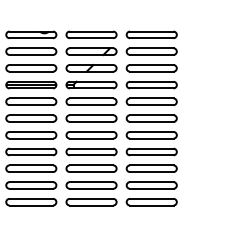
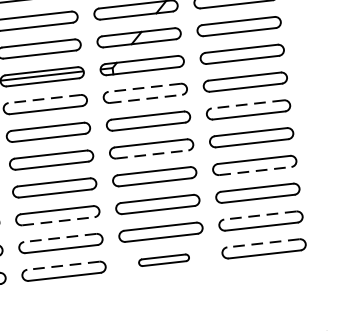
line: (31, 98) -> (45, 99), solid -> dashed
line: (91, 98) -> (144, 87), solid -> dashed
line: (91, 105) -> (145, 99), solid -> dashed
line: (151, 115) -> (247, 104), solid -> dashed
line: (91, 138) -> (152, 154), solid -> dashed
line: (151, 155) -> (254, 171), solid -> dashed
line: (31, 172) -> (58, 221), solid -> dashed
line: (31, 182) -> (60, 238), solid -> dashed
line: (151, 182) -> (259, 216), solid -> dashed
line: (31, 198) -> (63, 265), solid -> dashed
line: (151, 198) -> (262, 242), solid -> dashed
part: (91, 202) -> (164, 260), size x0.6

